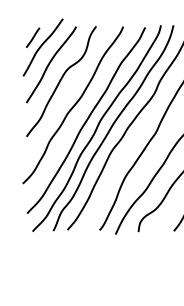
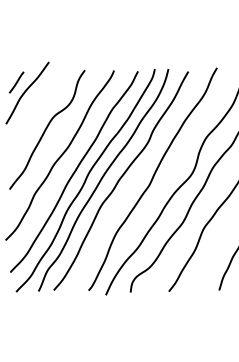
curve: (50, 63) -> (35, 110), removed

